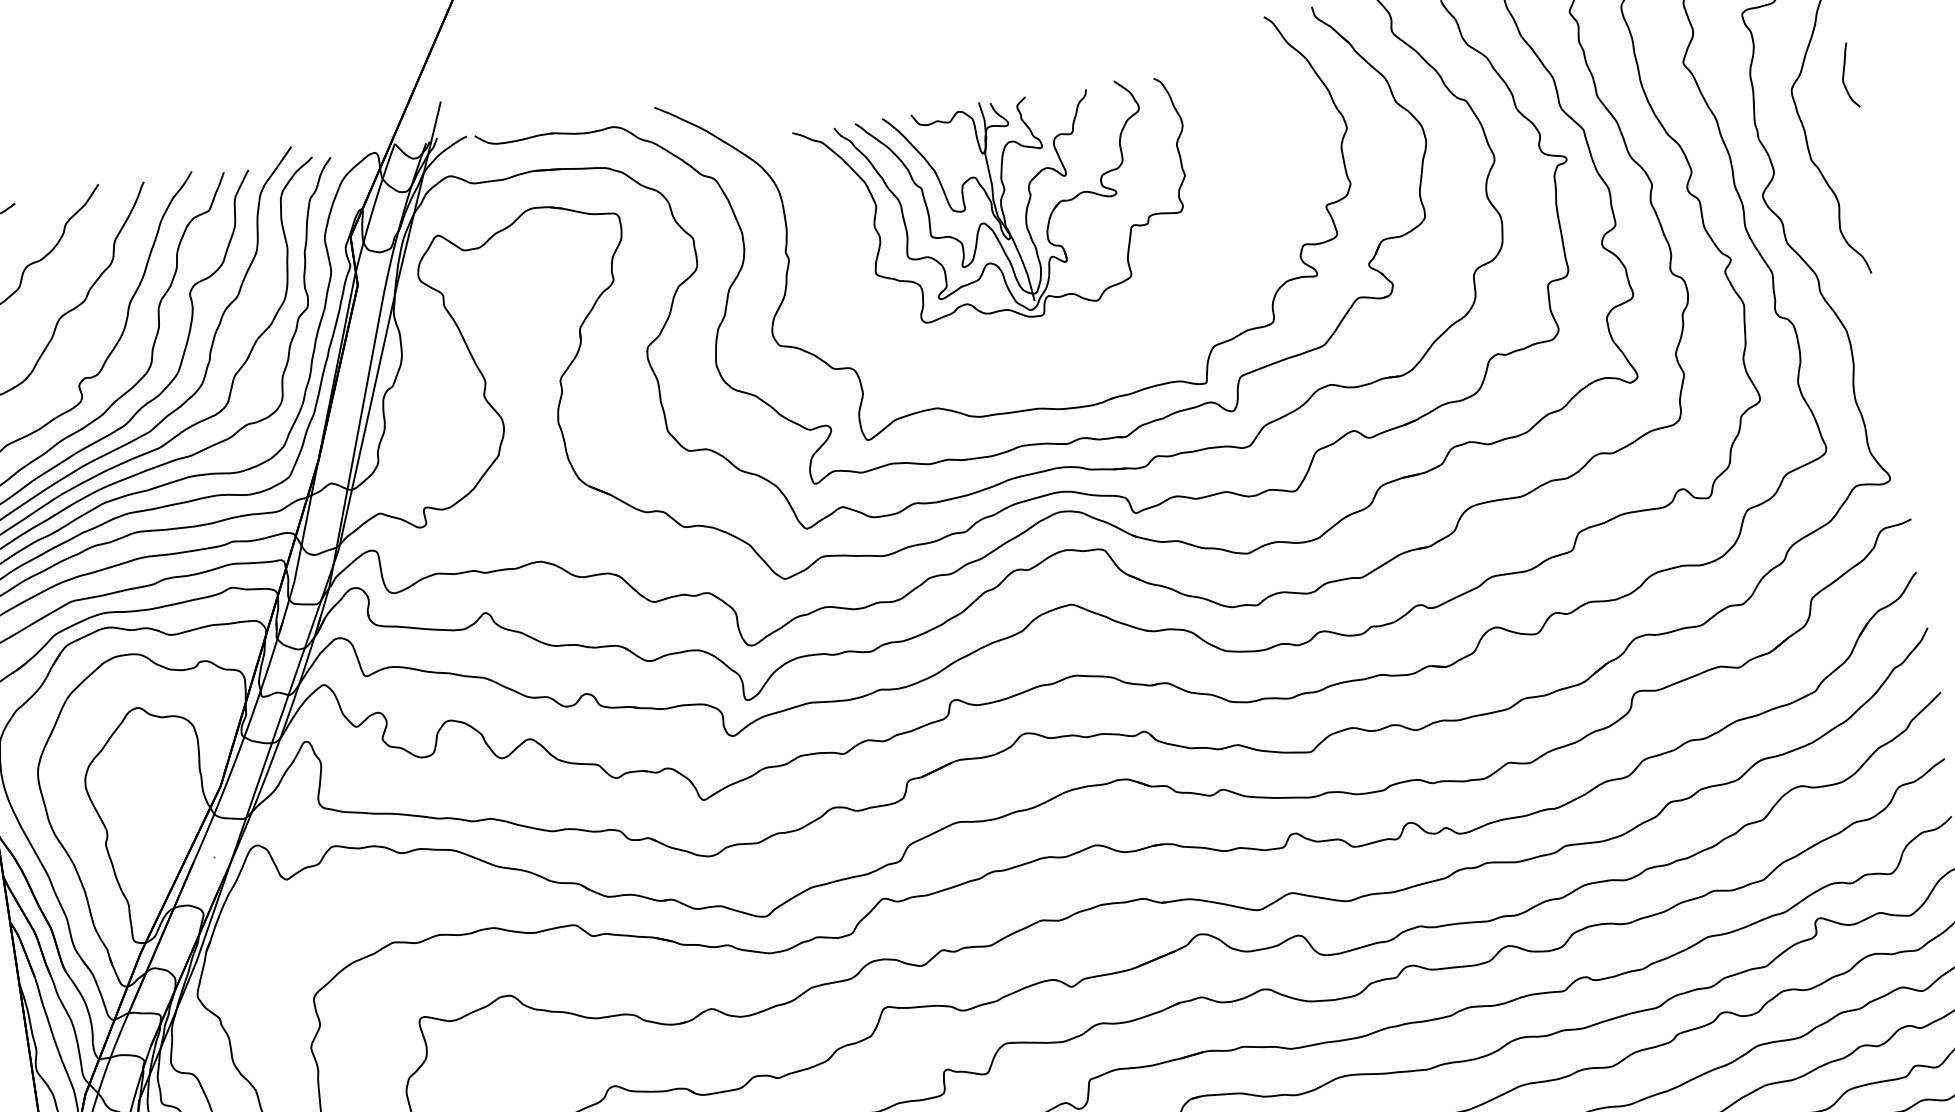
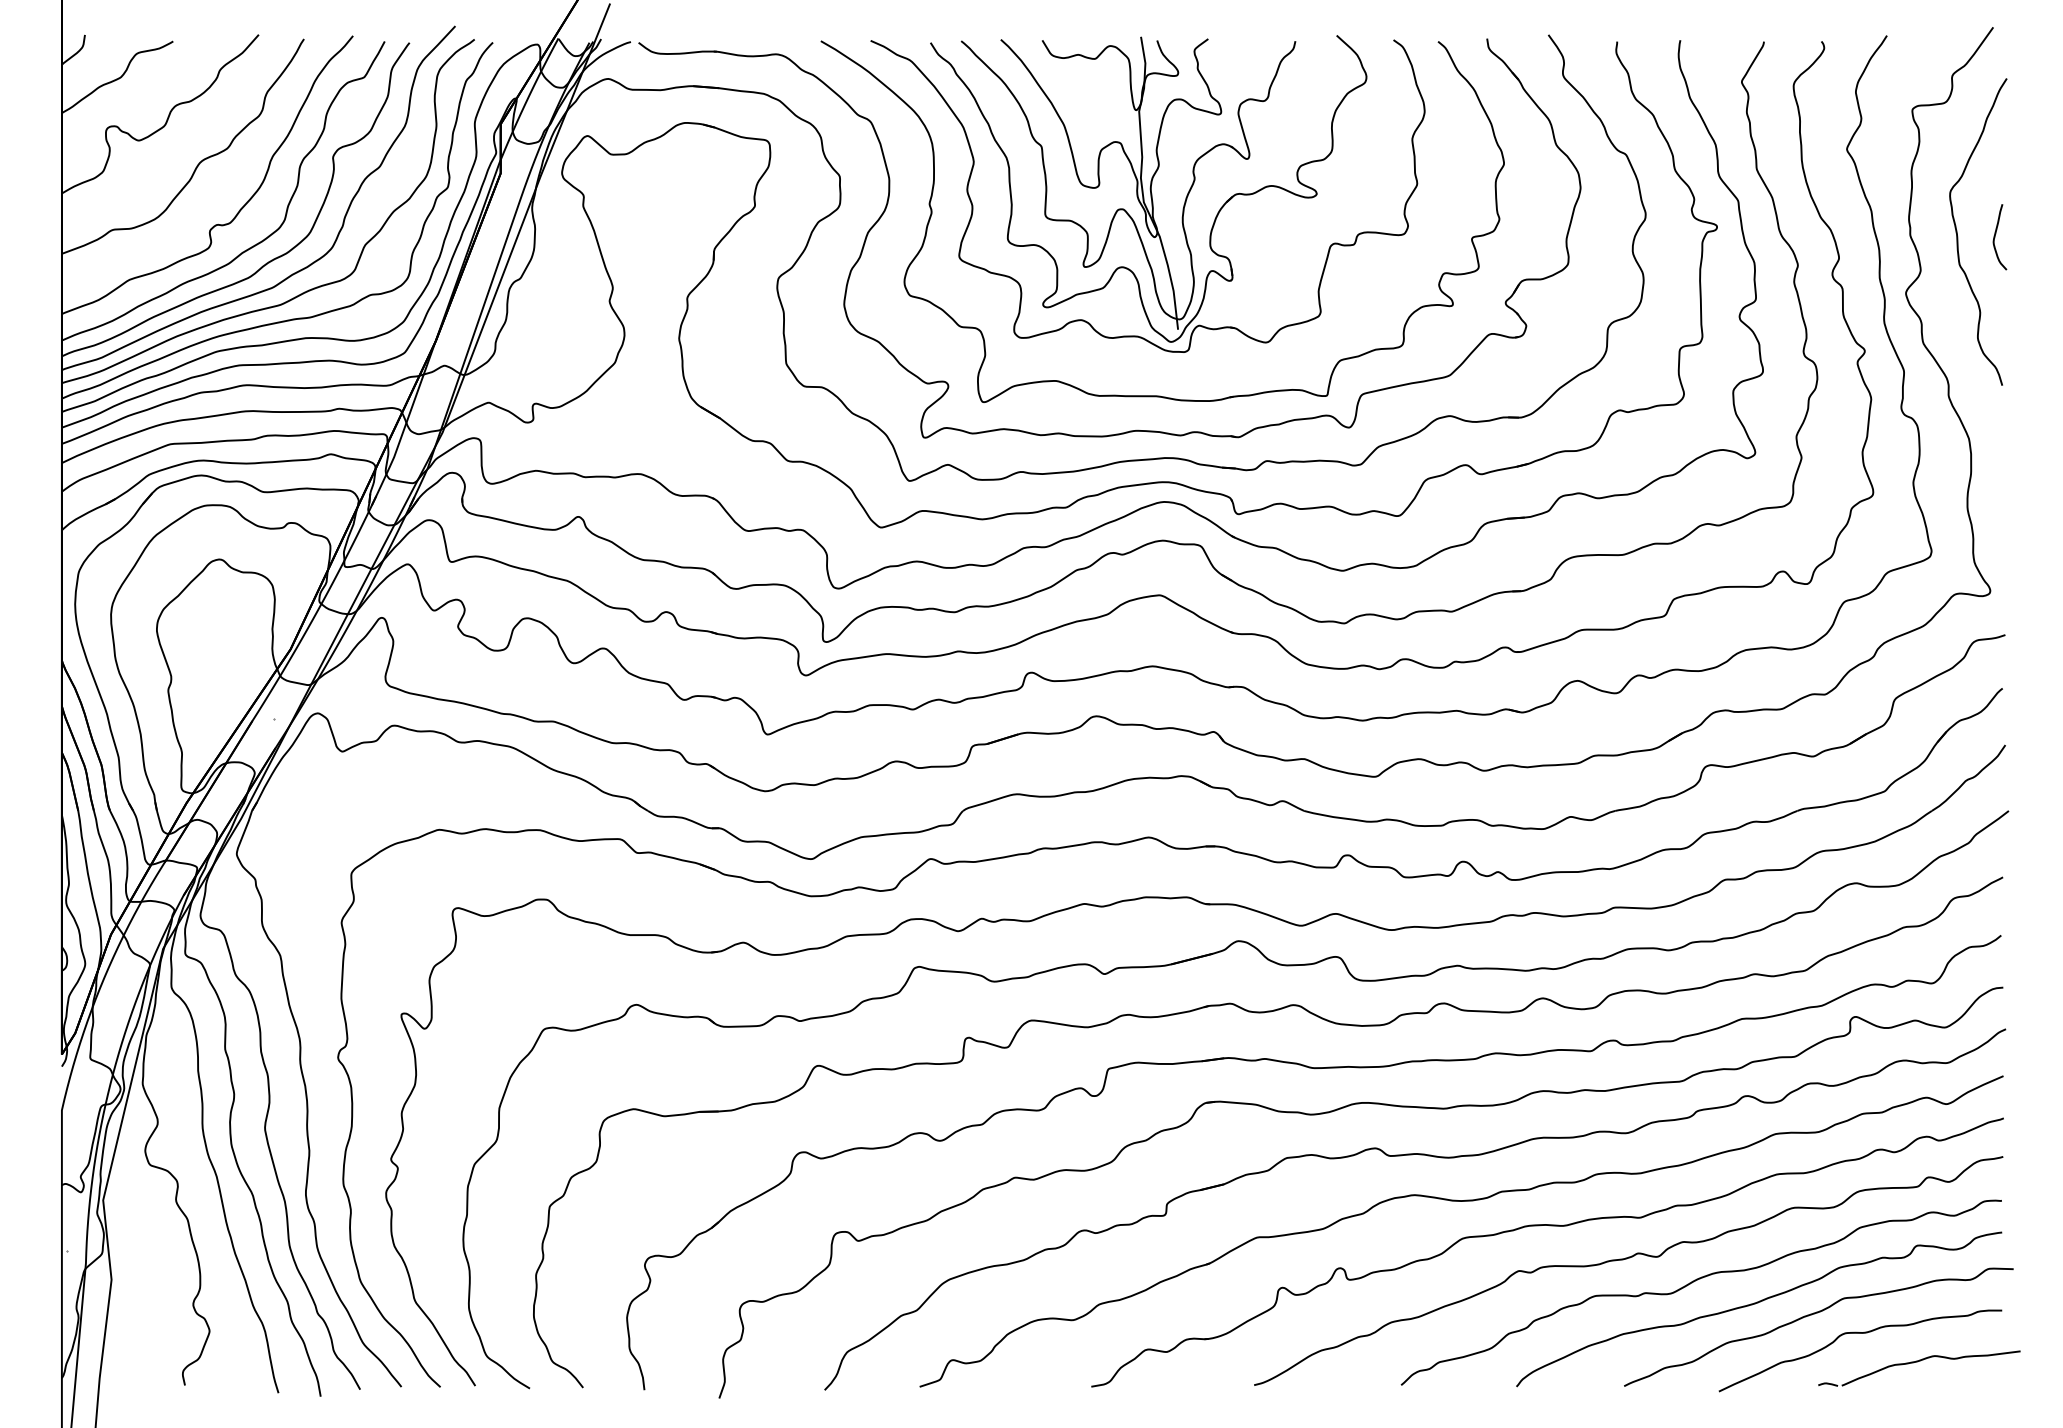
curve: (1844, 76) -> (1995, 237), moved
part: (999, 209) -> (1147, 193), size x1.43

